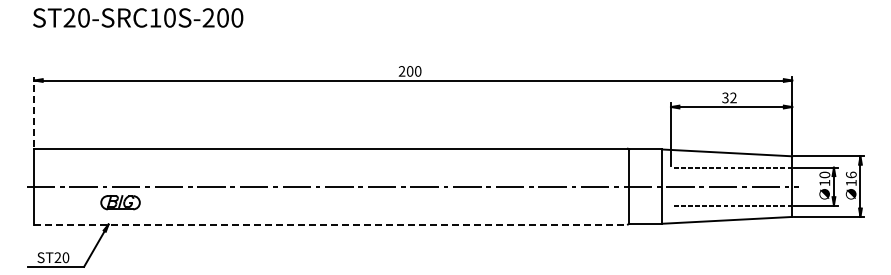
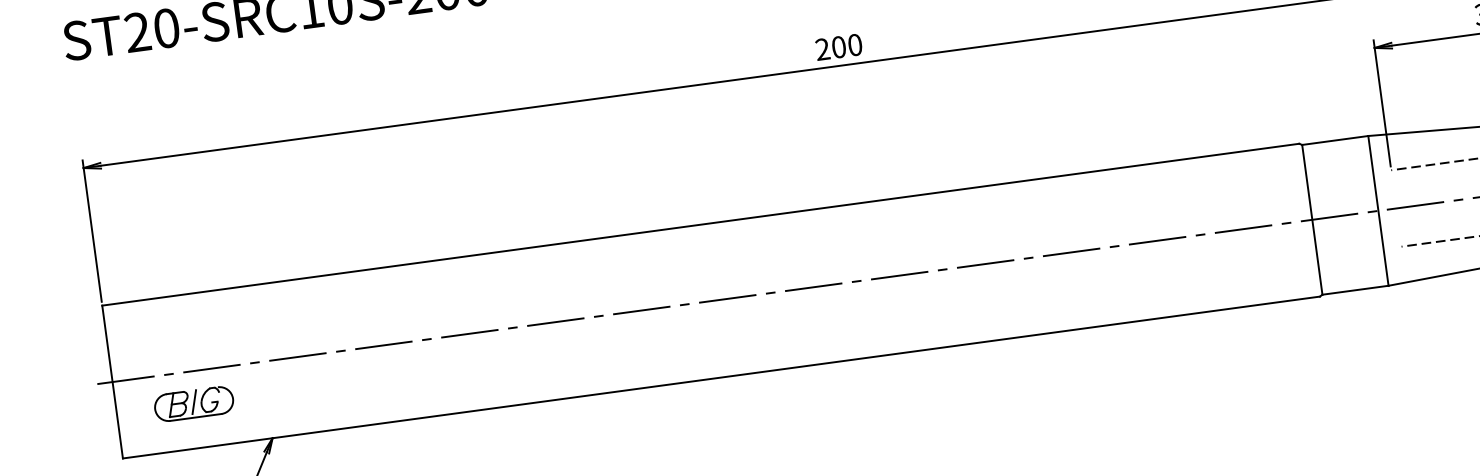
line: (34, 111) -> (92, 230), dashed -> solid
part: (120, 202) -> (193, 403), moved
line: (331, 224) -> (722, 377), dashed -> solid

